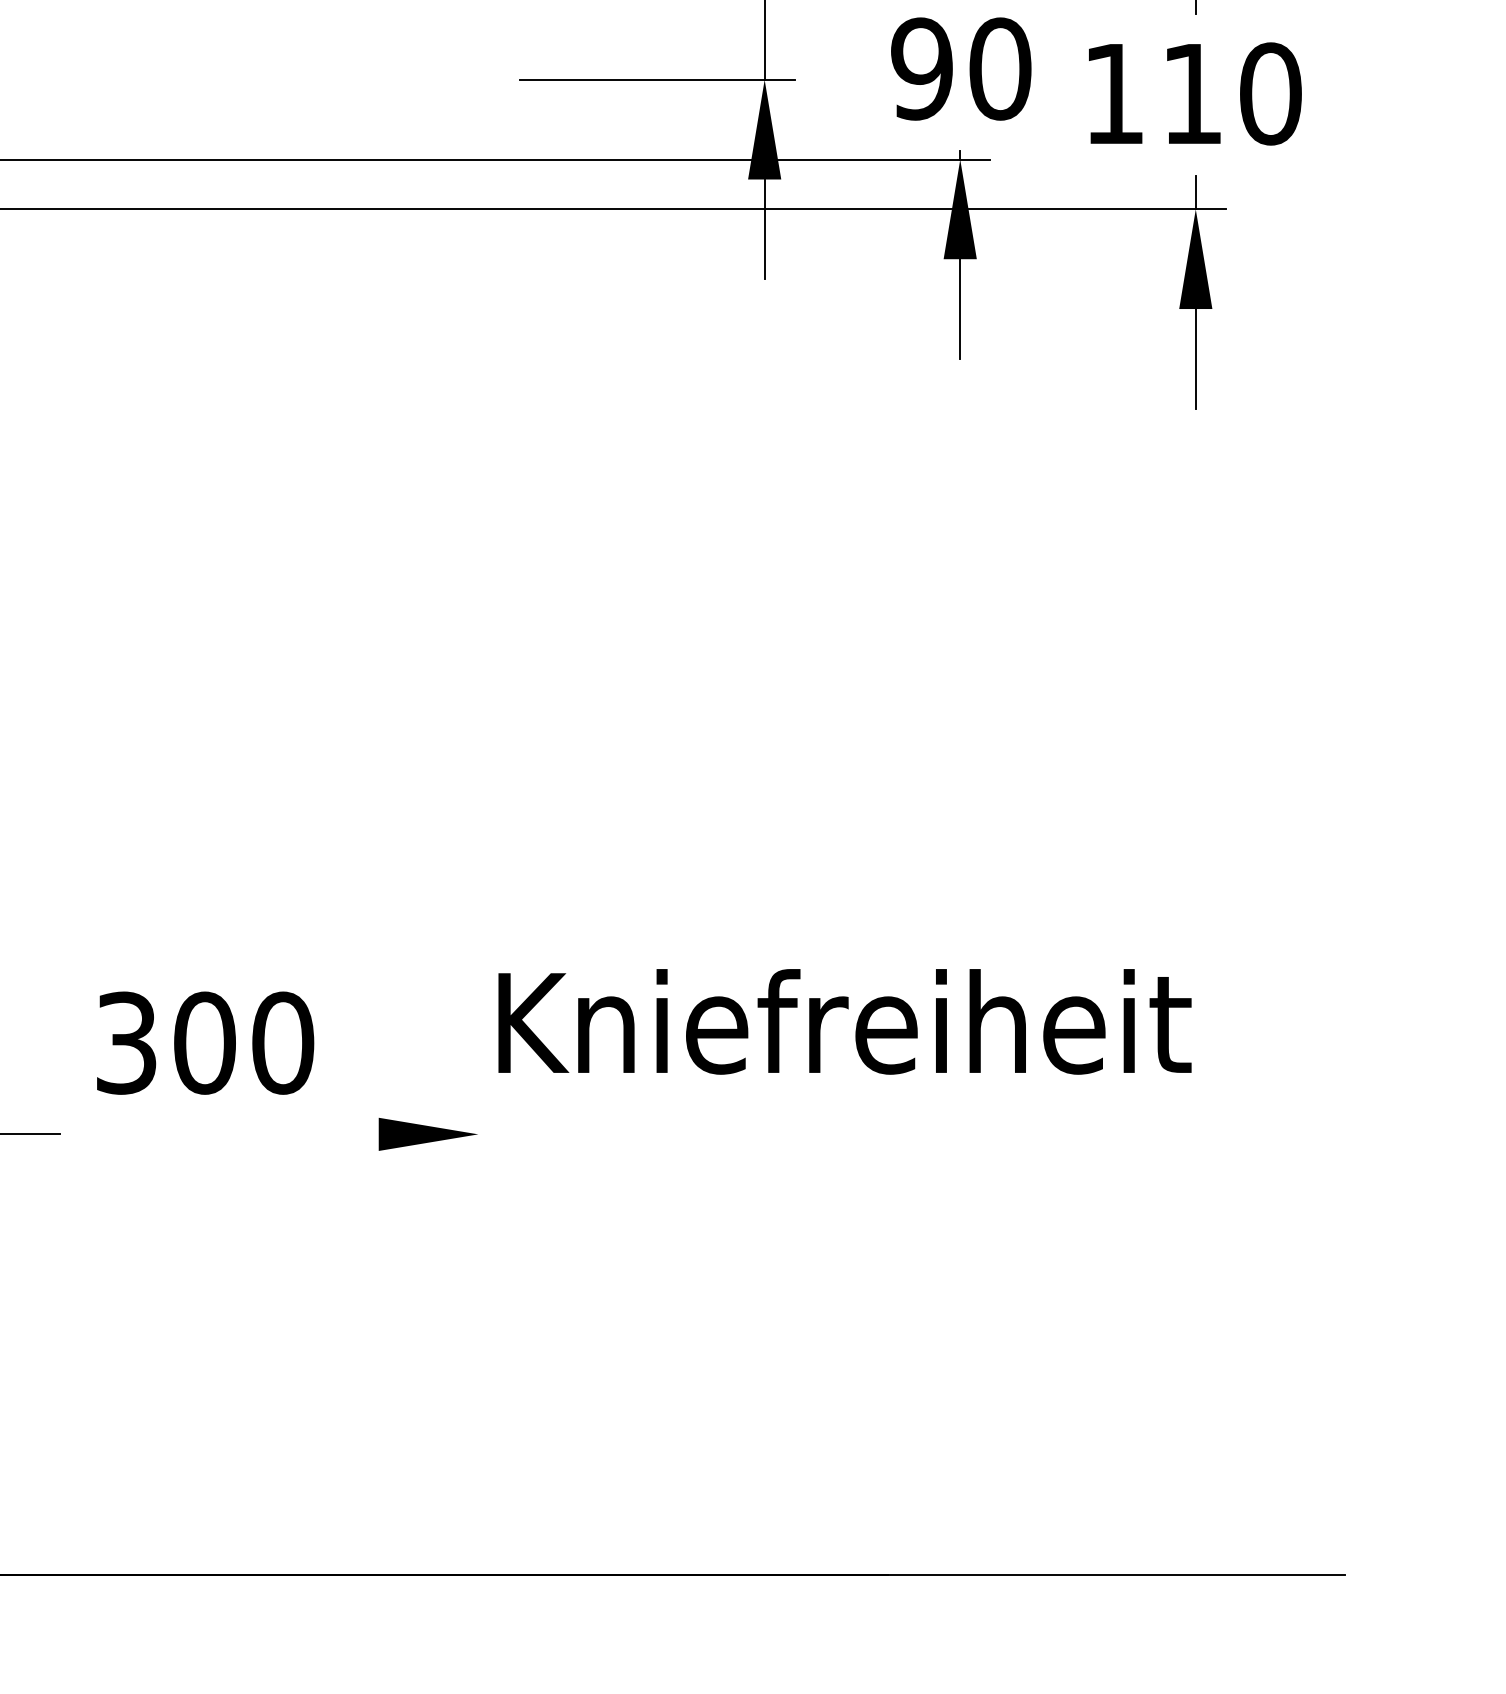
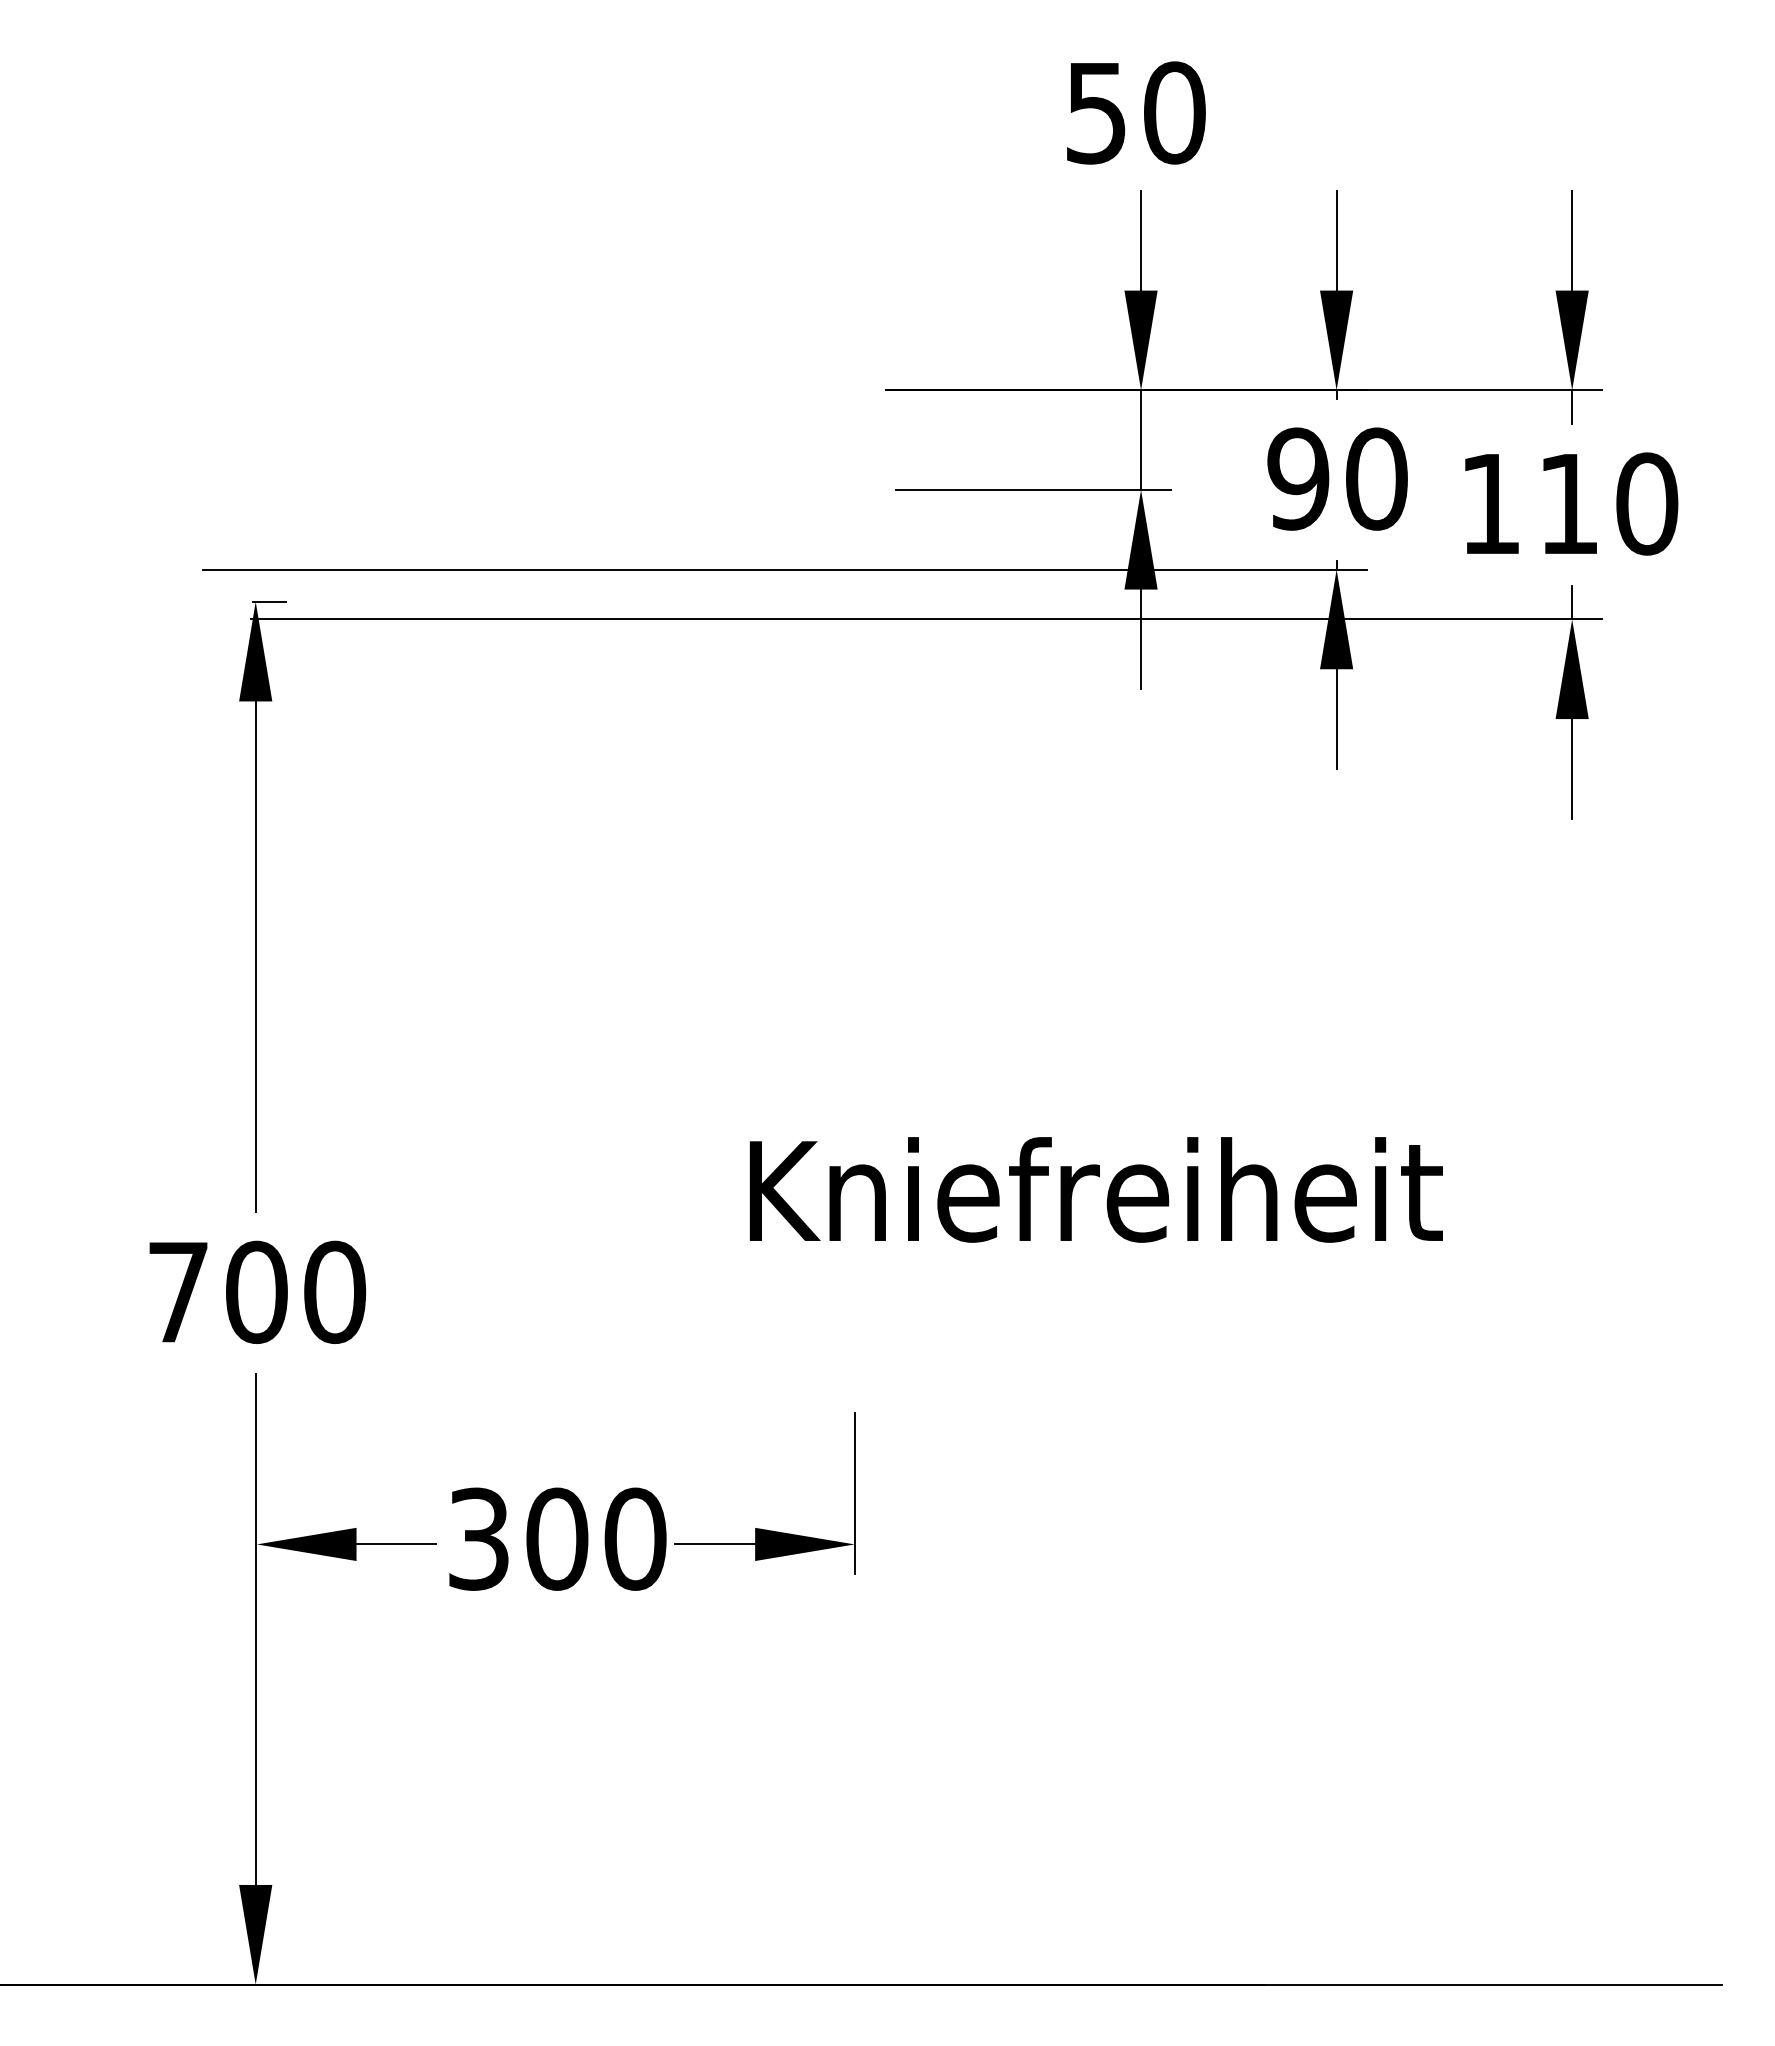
text: (844, 1021) -> (1095, 1189), moved
text: (205, 1042) -> (557, 1538), moved
line: (478, 1083) -> (854, 1493), added
line: (339, 1134) -> (715, 1544), added

